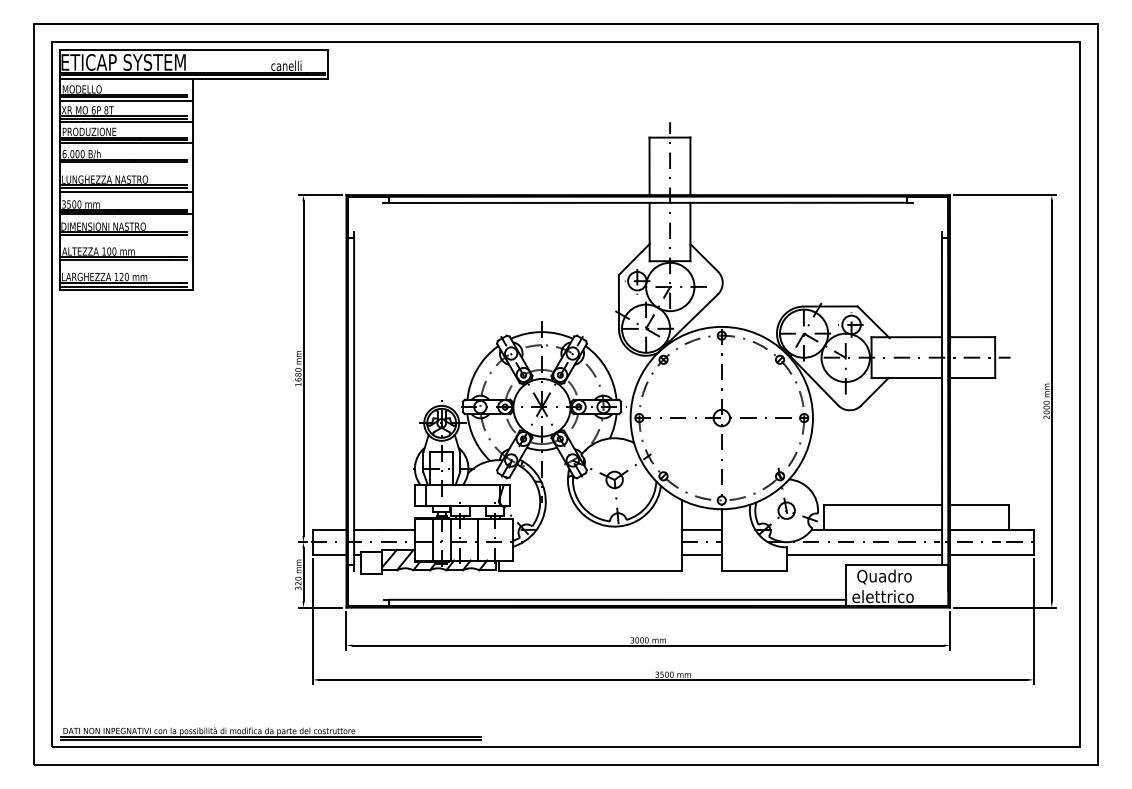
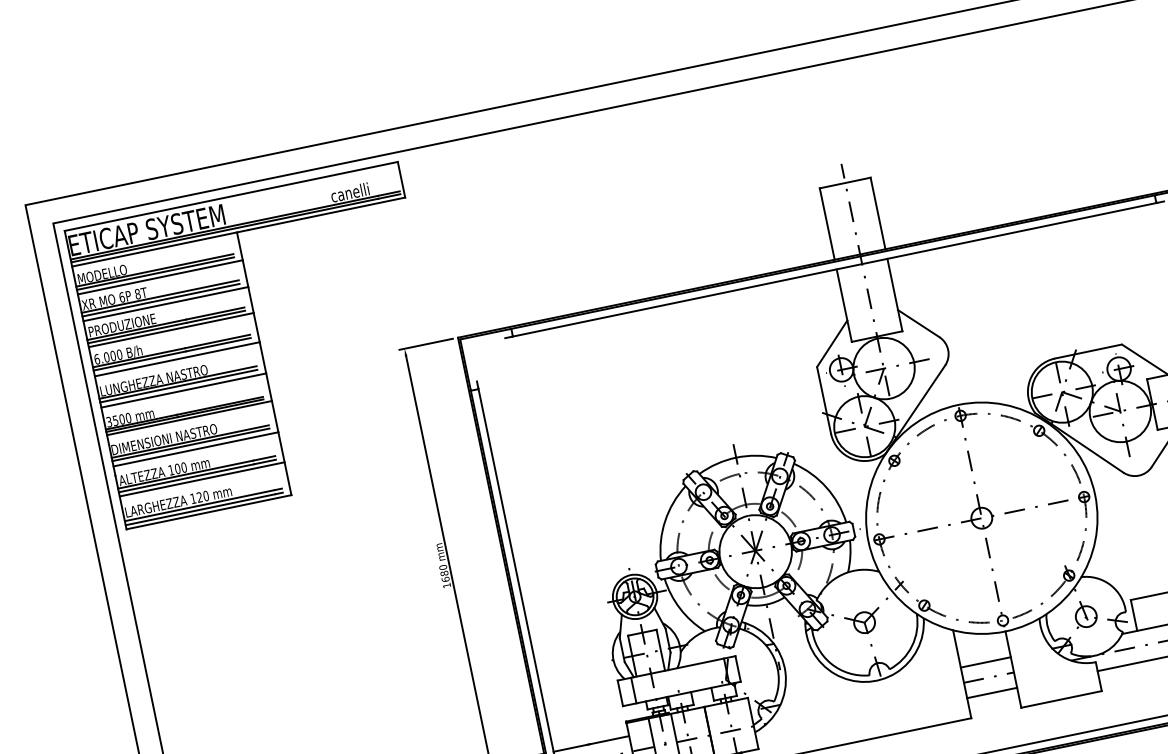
line: (126, 166) -> (177, 358), added
line: (126, 239) -> (196, 449), added
line: (126, 263) -> (202, 479), added

